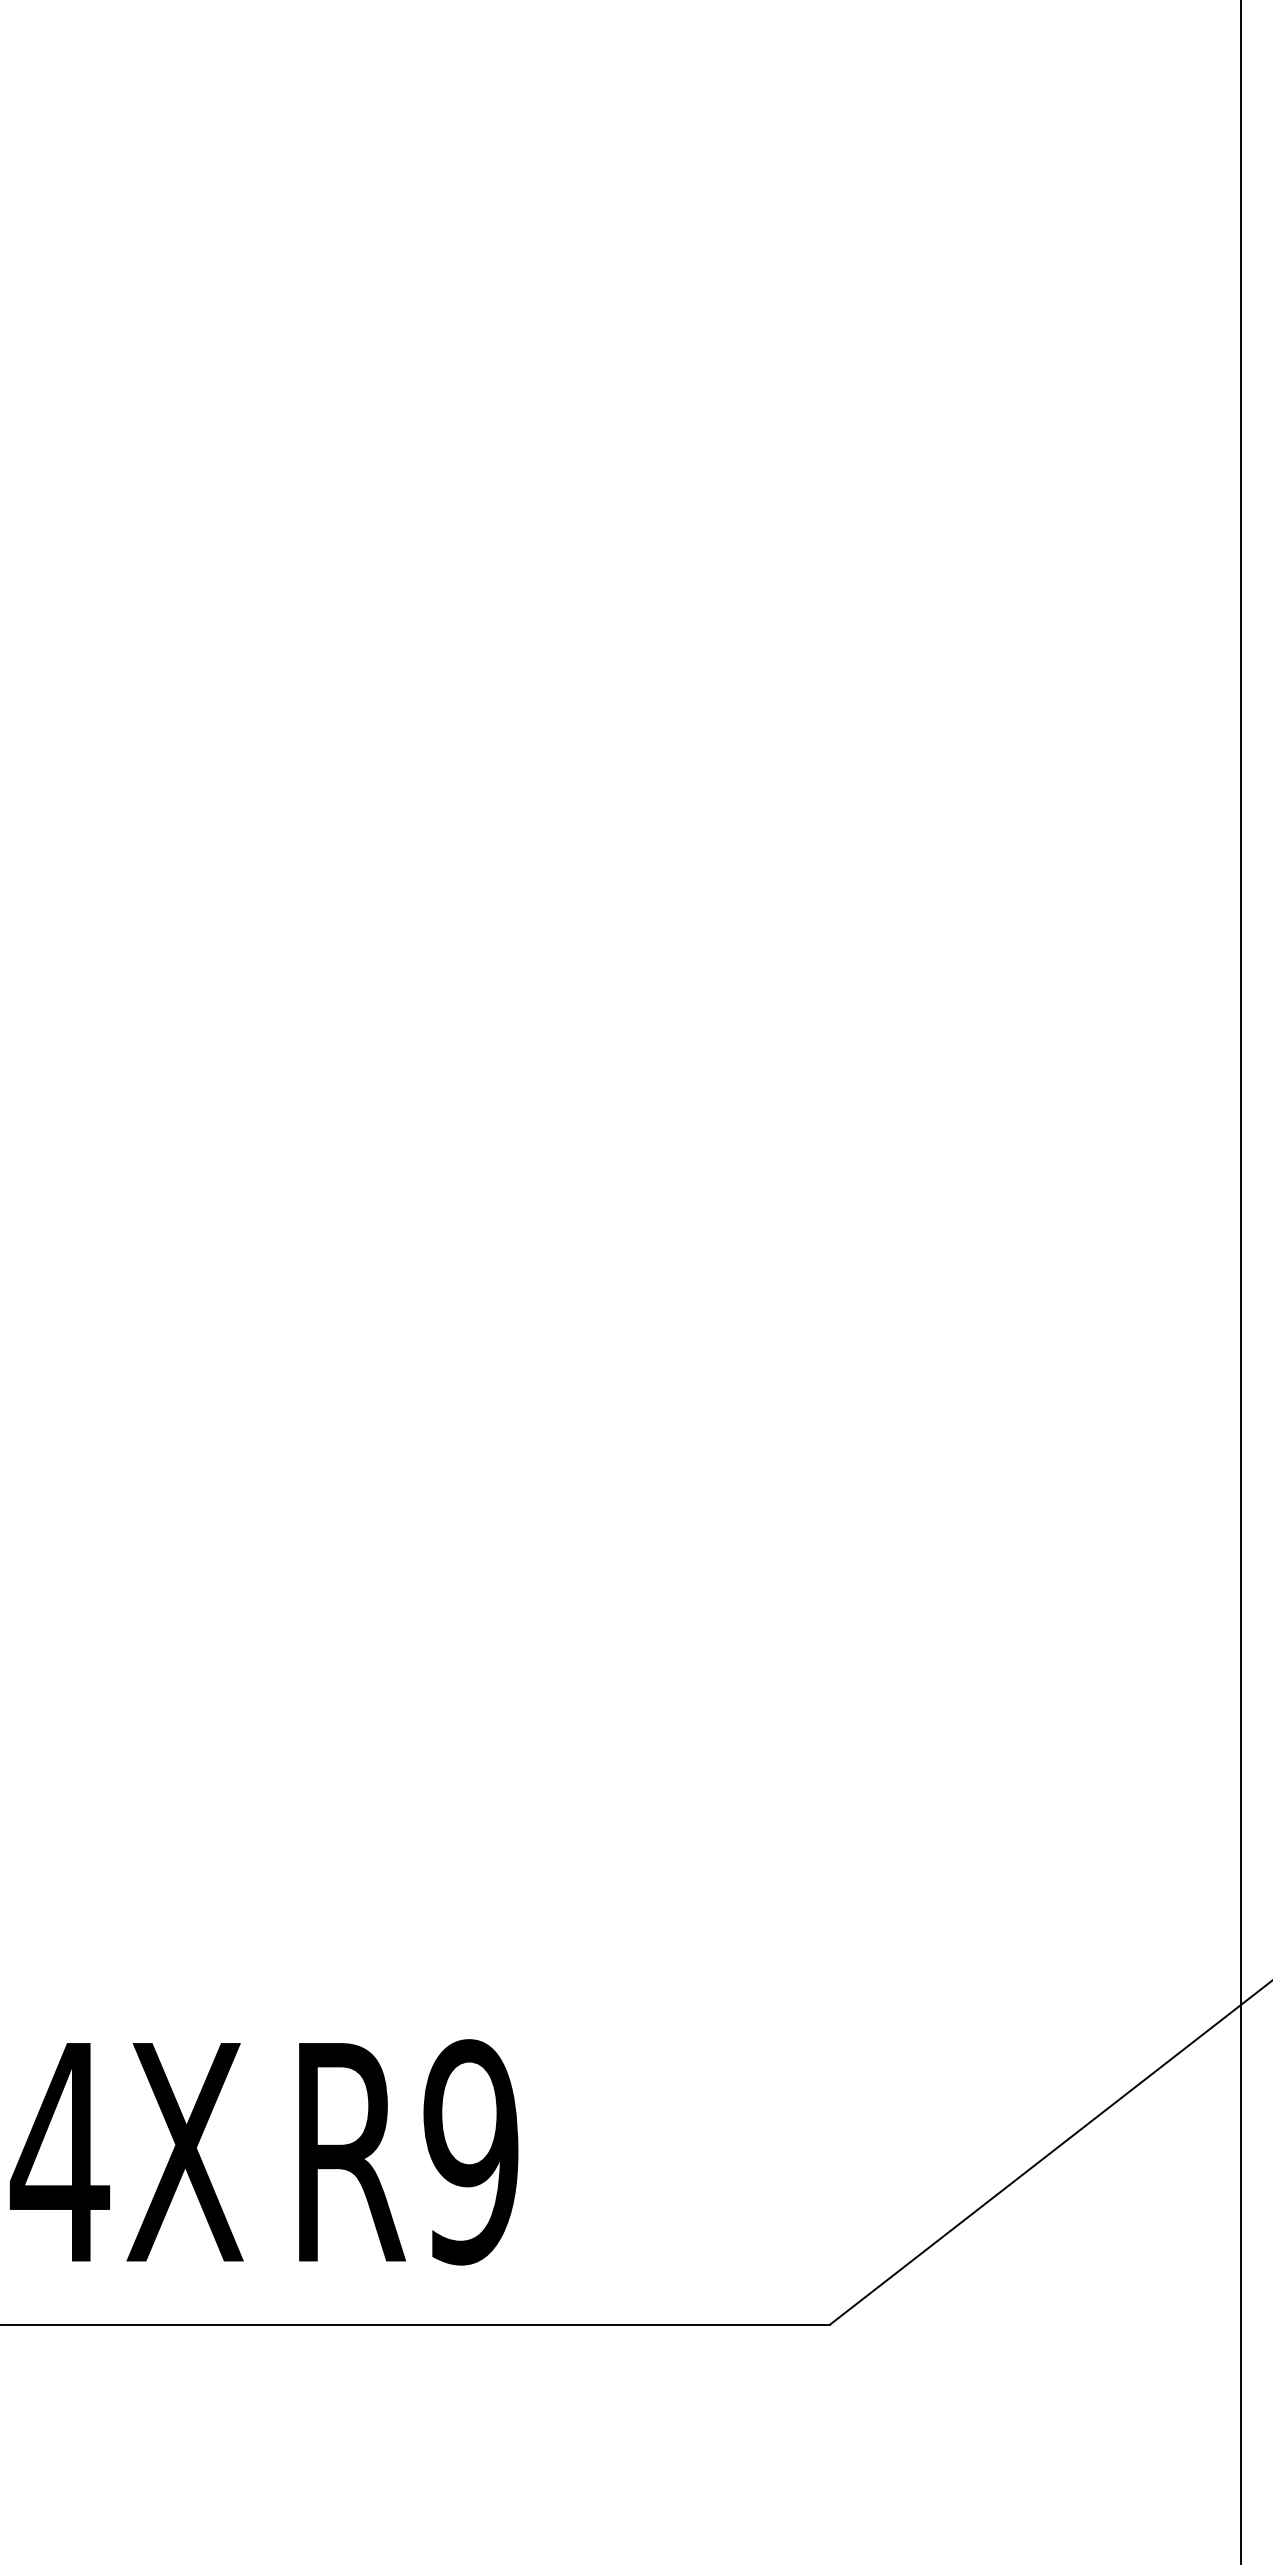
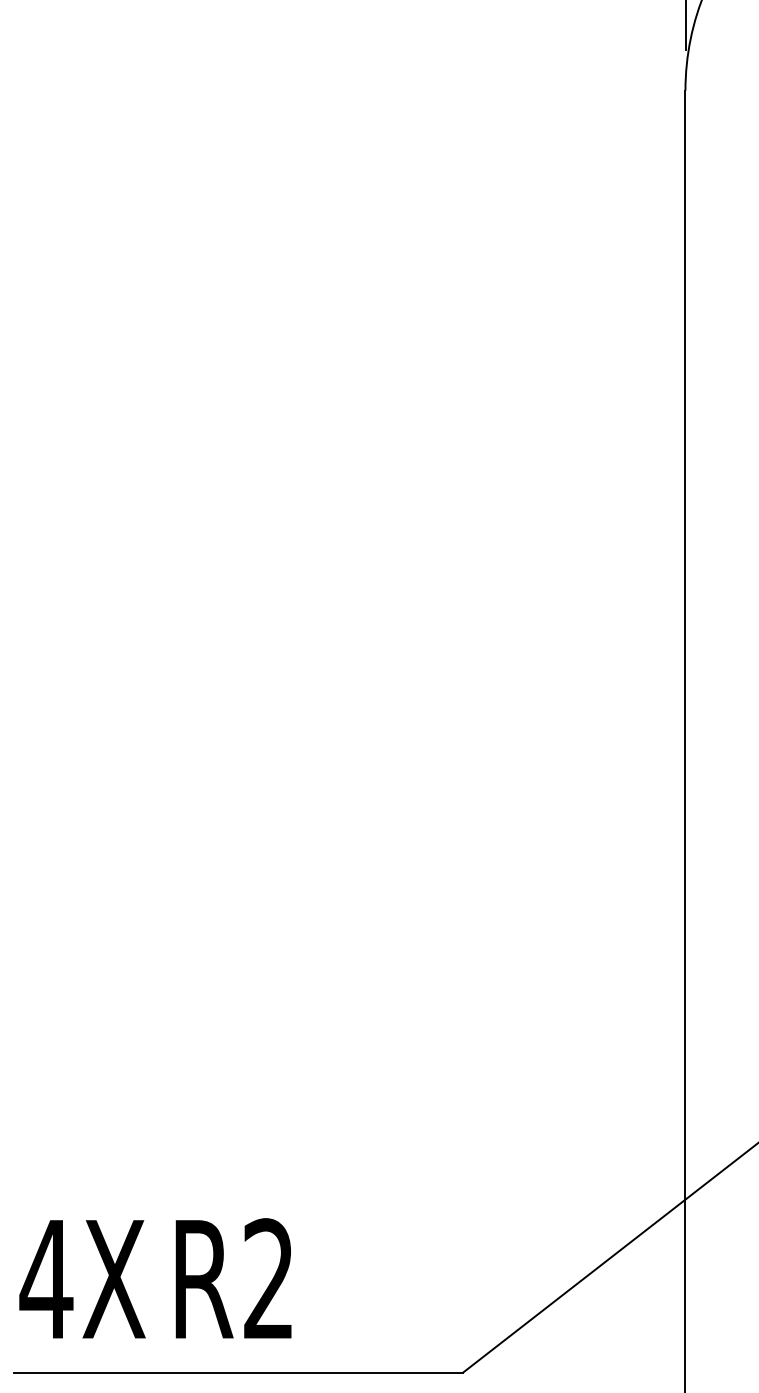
text: (470, 2152) -> (268, 1279), R9 -> R2

